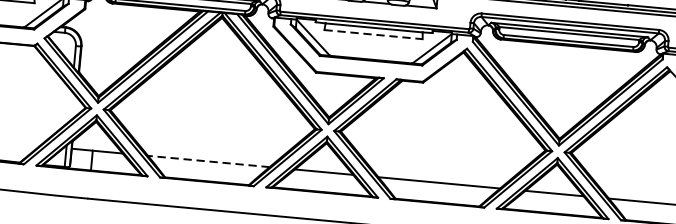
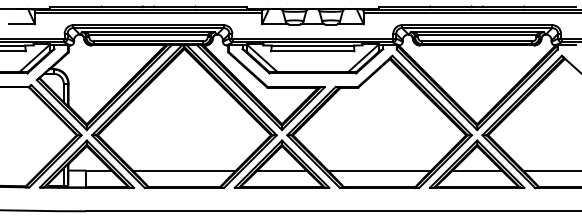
line: (373, 34) -> (312, 51), dashed -> solid
line: (208, 161) -> (184, 170), dashed -> solid

